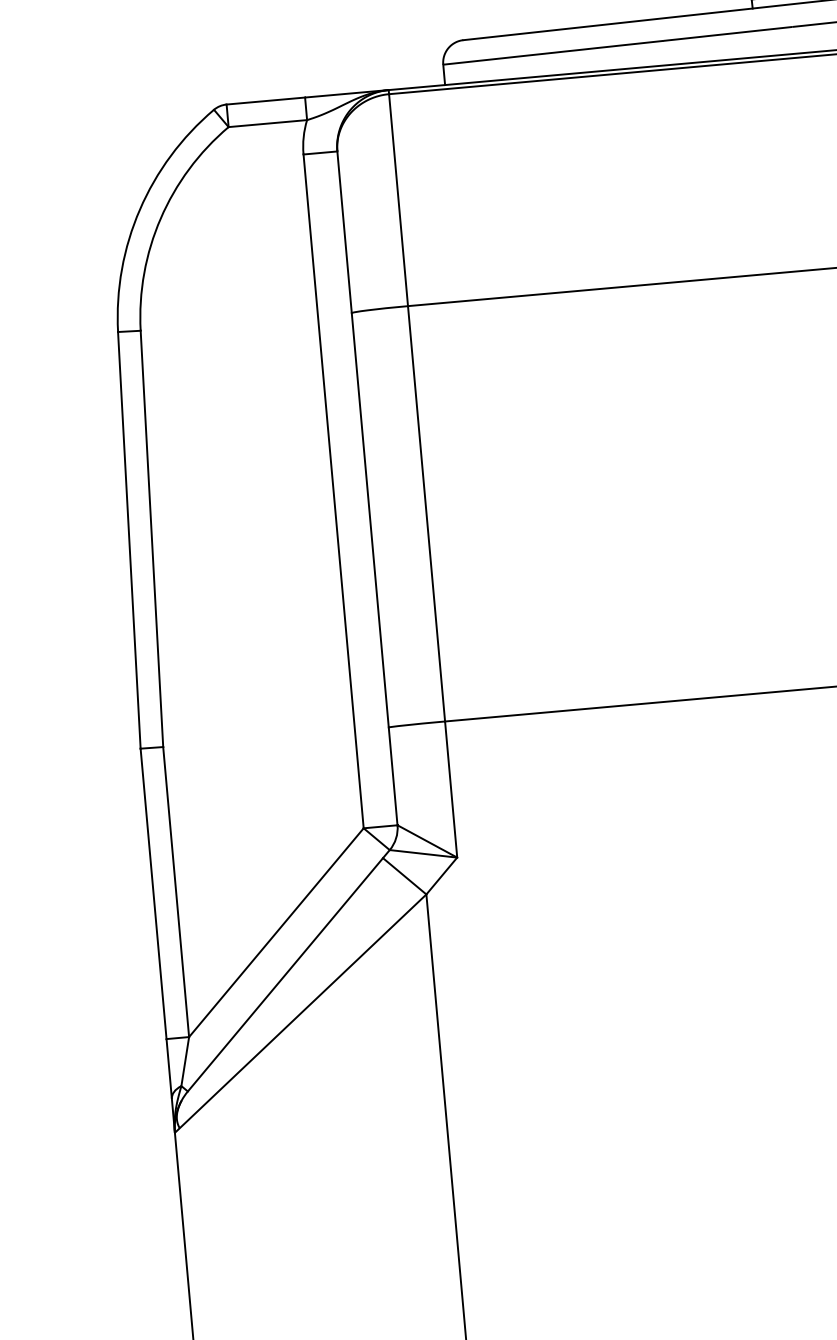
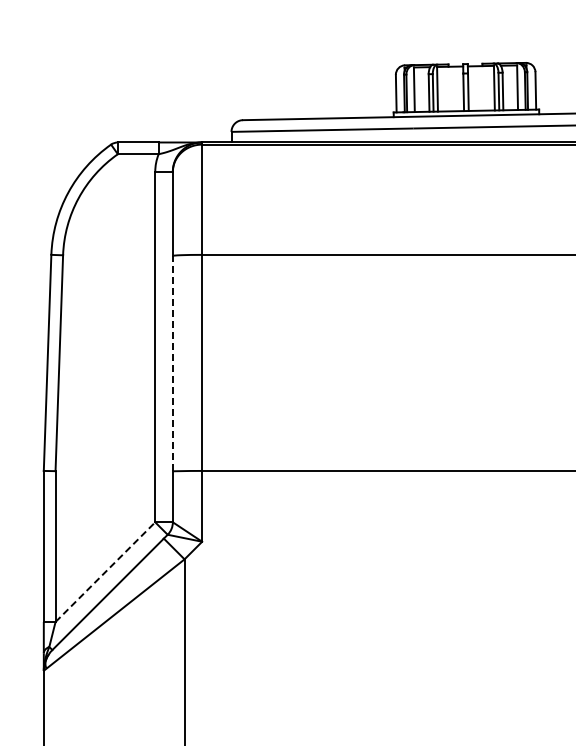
line: (369, 520) -> (172, 363), solid -> dashed
line: (276, 933) -> (105, 572), solid -> dashed

